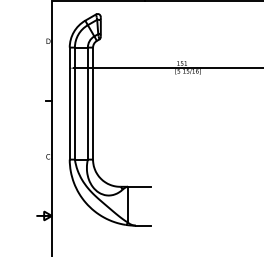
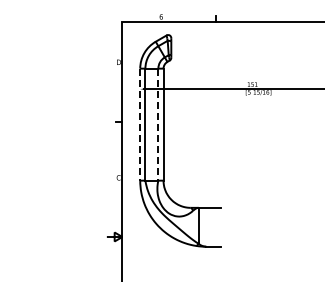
line: (70, 104) -> (140, 125), solid -> dashed
line: (88, 104) -> (158, 125), solid -> dashed

